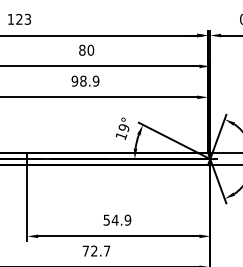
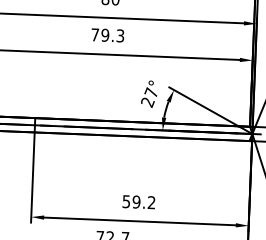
text: (85, 80) -> (107, 34), 98.9 -> 79.3
text: (122, 131) -> (149, 96), 19° -> 27°
text: (121, 219) -> (144, 201), 54.9 -> 59.2

